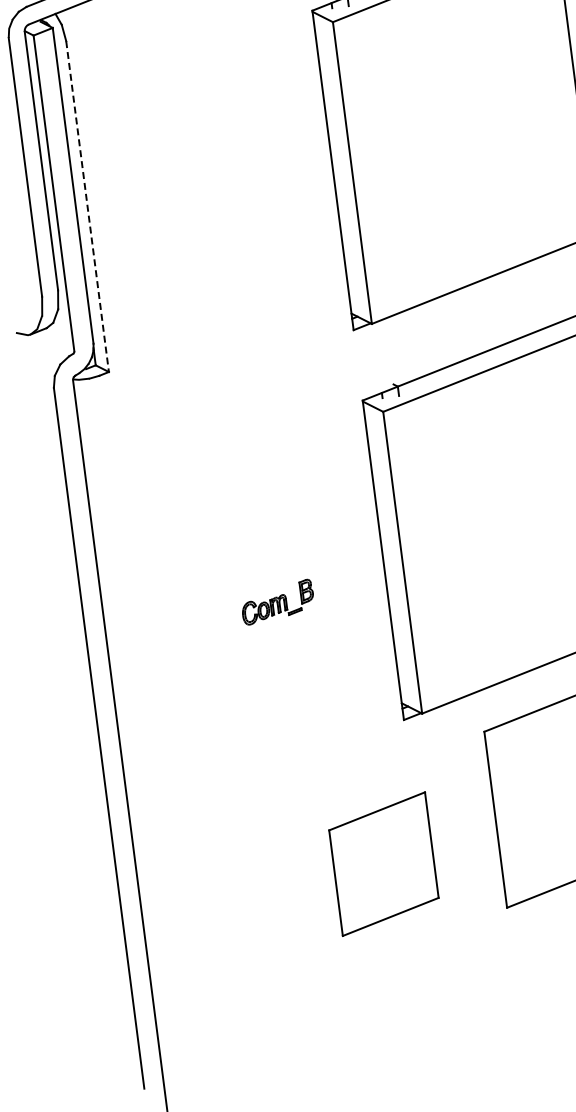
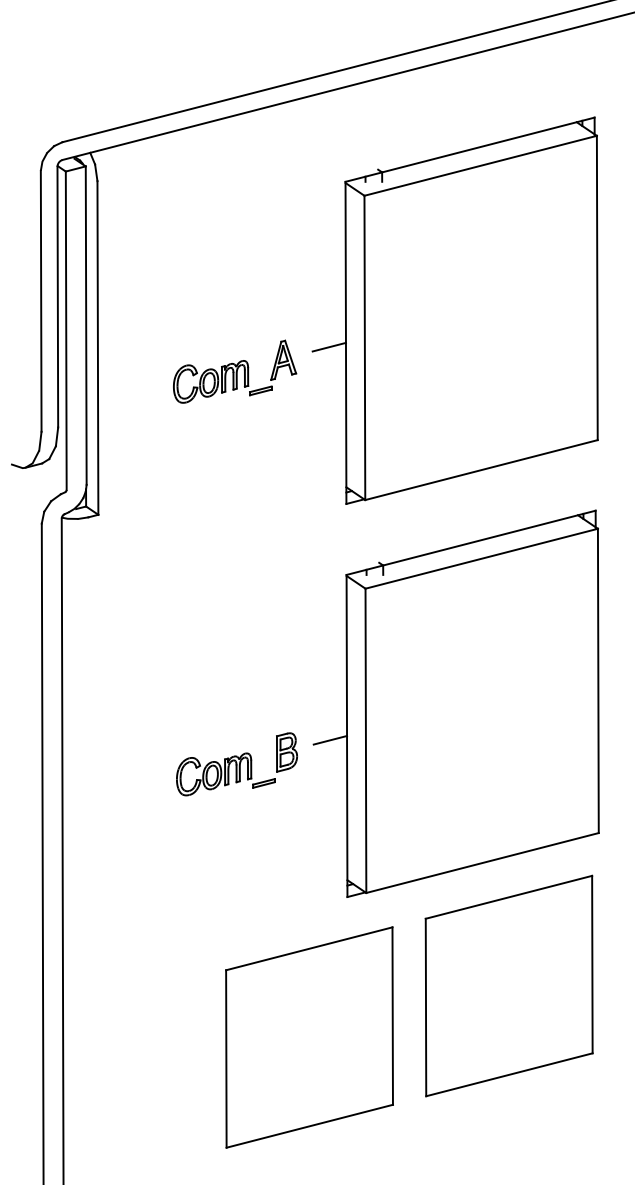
line: (316, 176) -> (328, 346), added
line: (87, 206) -> (97, 347), dashed -> solid
part: (227, 212) -> (235, 371), added
line: (367, 565) -> (330, 739), added
part: (277, 602) -> (236, 764), size x1.67
part: (383, 864) -> (309, 1037), size x1.67

